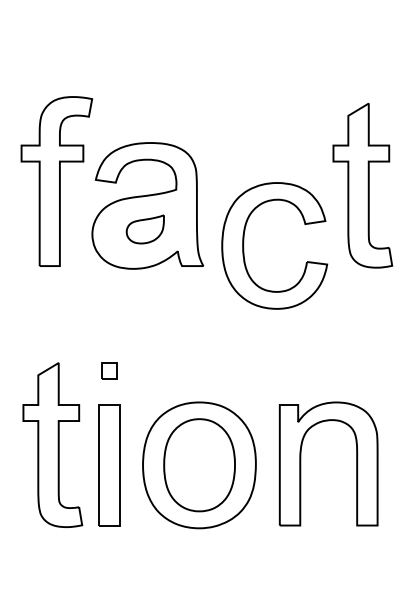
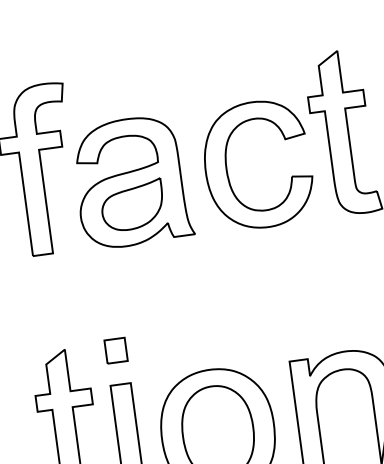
part: (145, 229) -> (132, 205), size x1.67
part: (244, 243) -> (227, 166), moved
part: (109, 370) -> (116, 350), size x1.43

